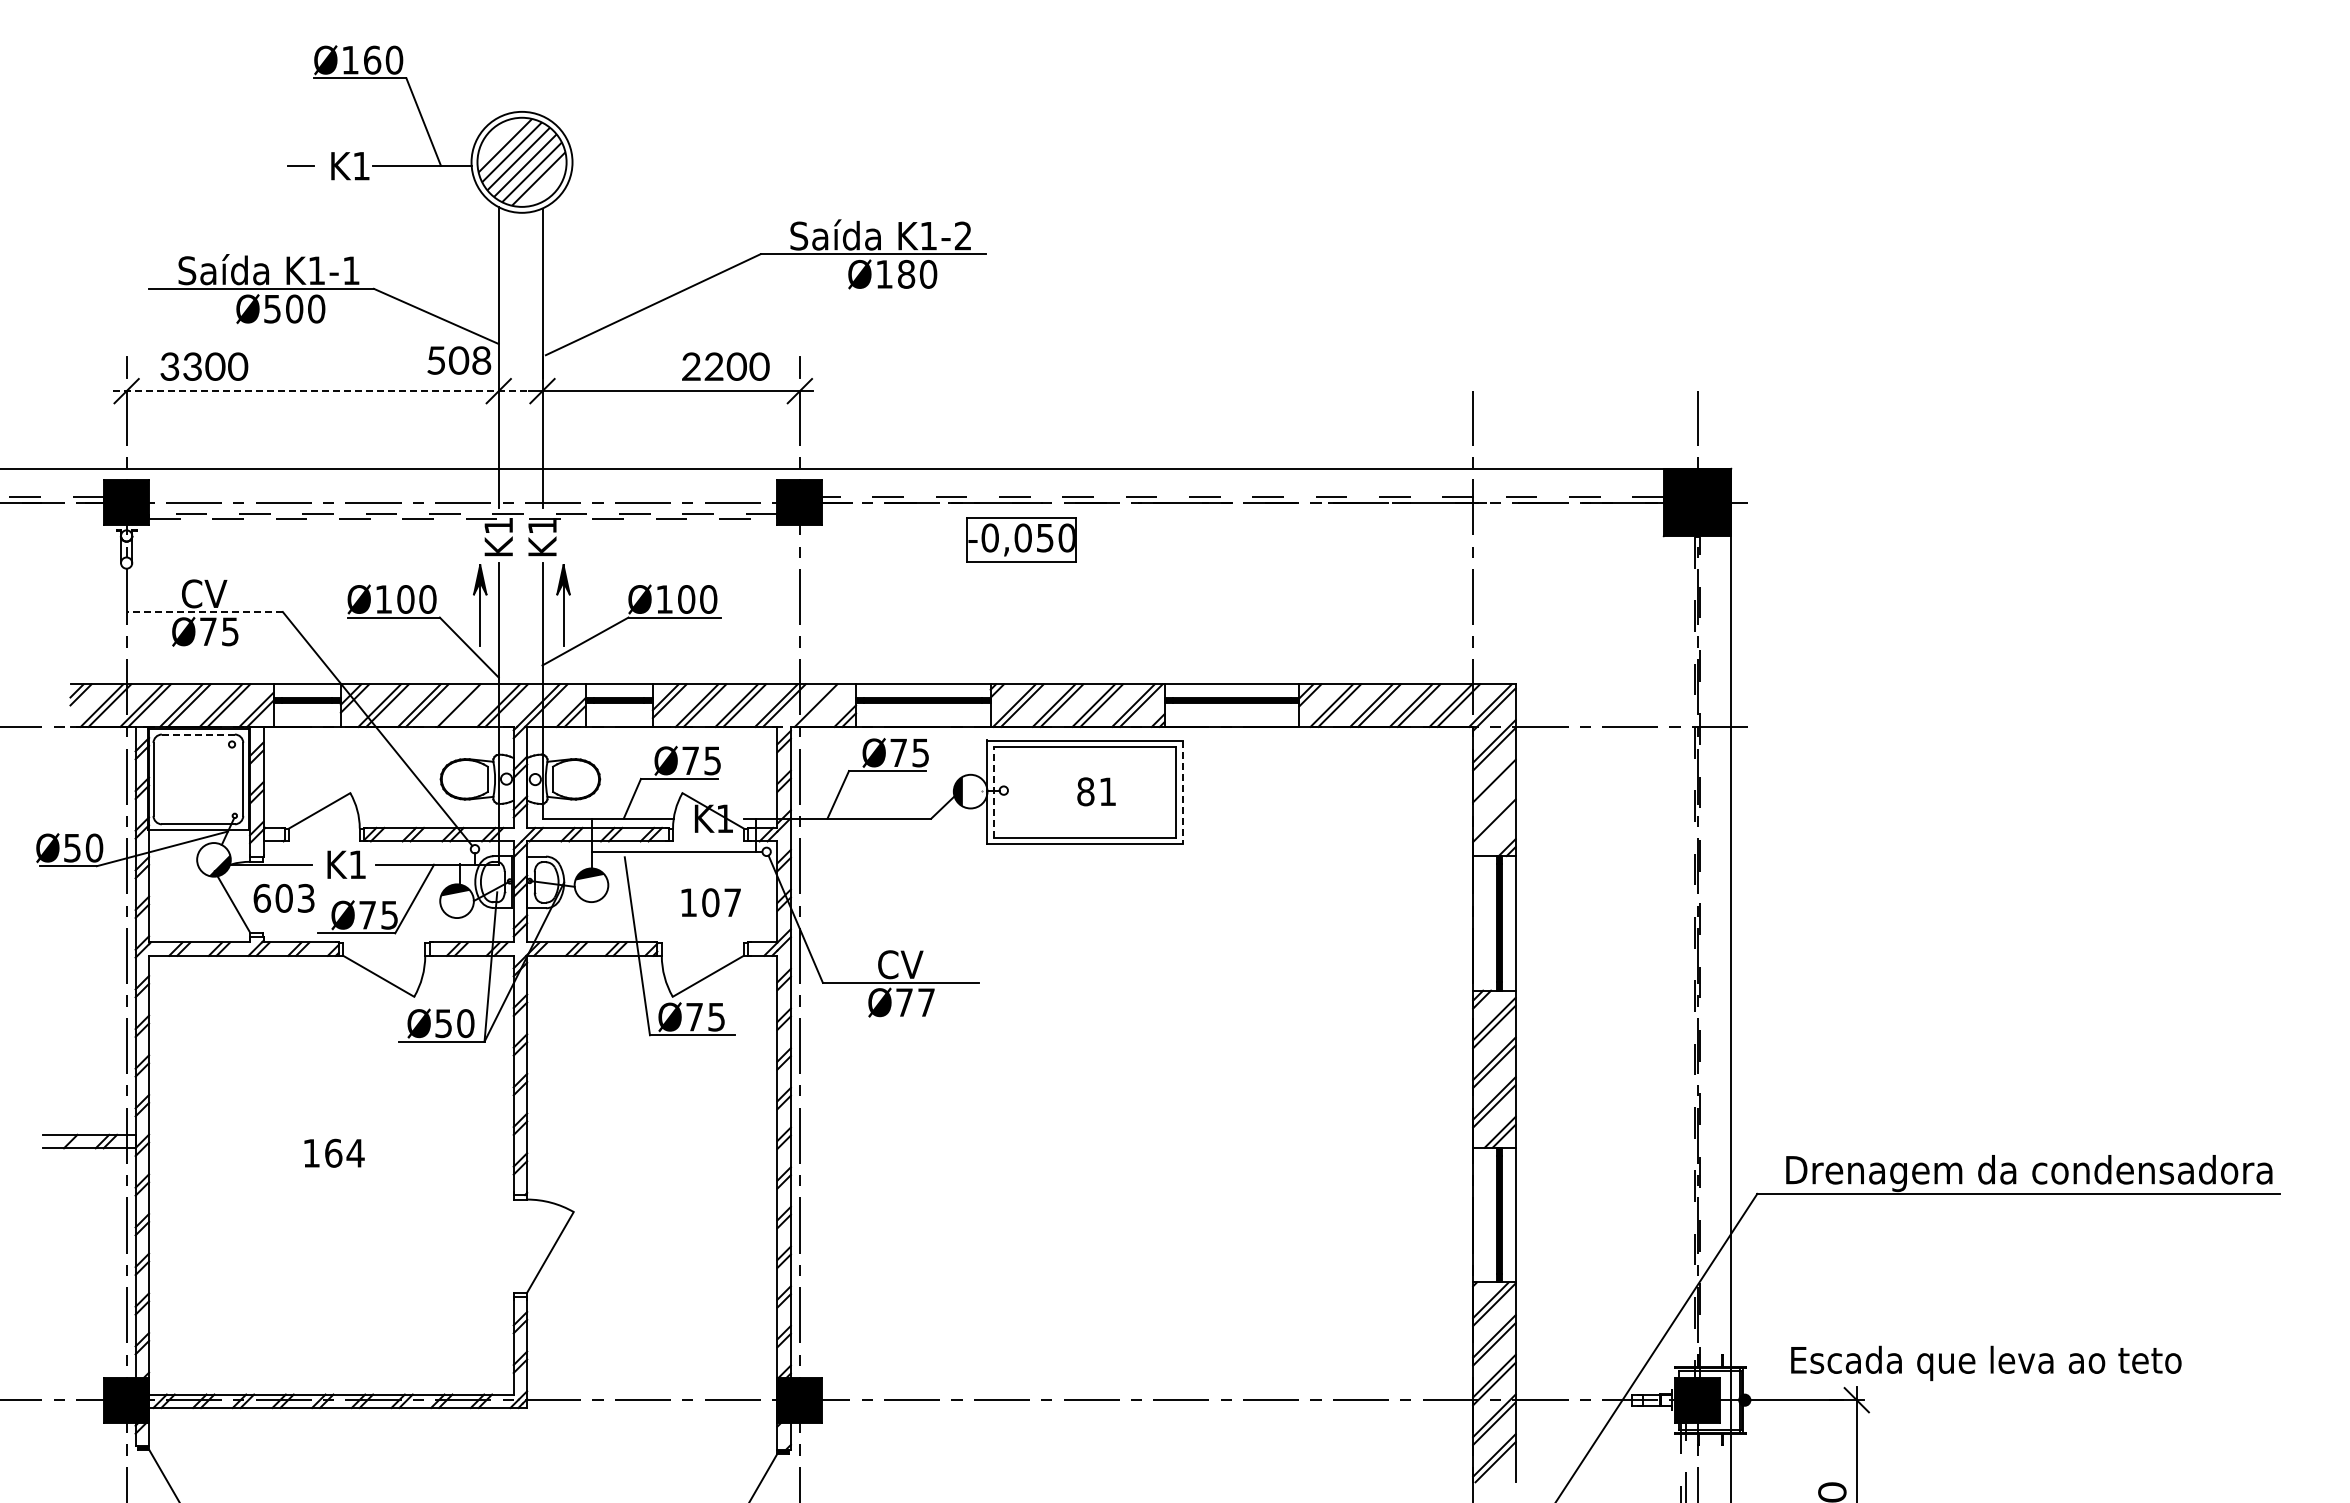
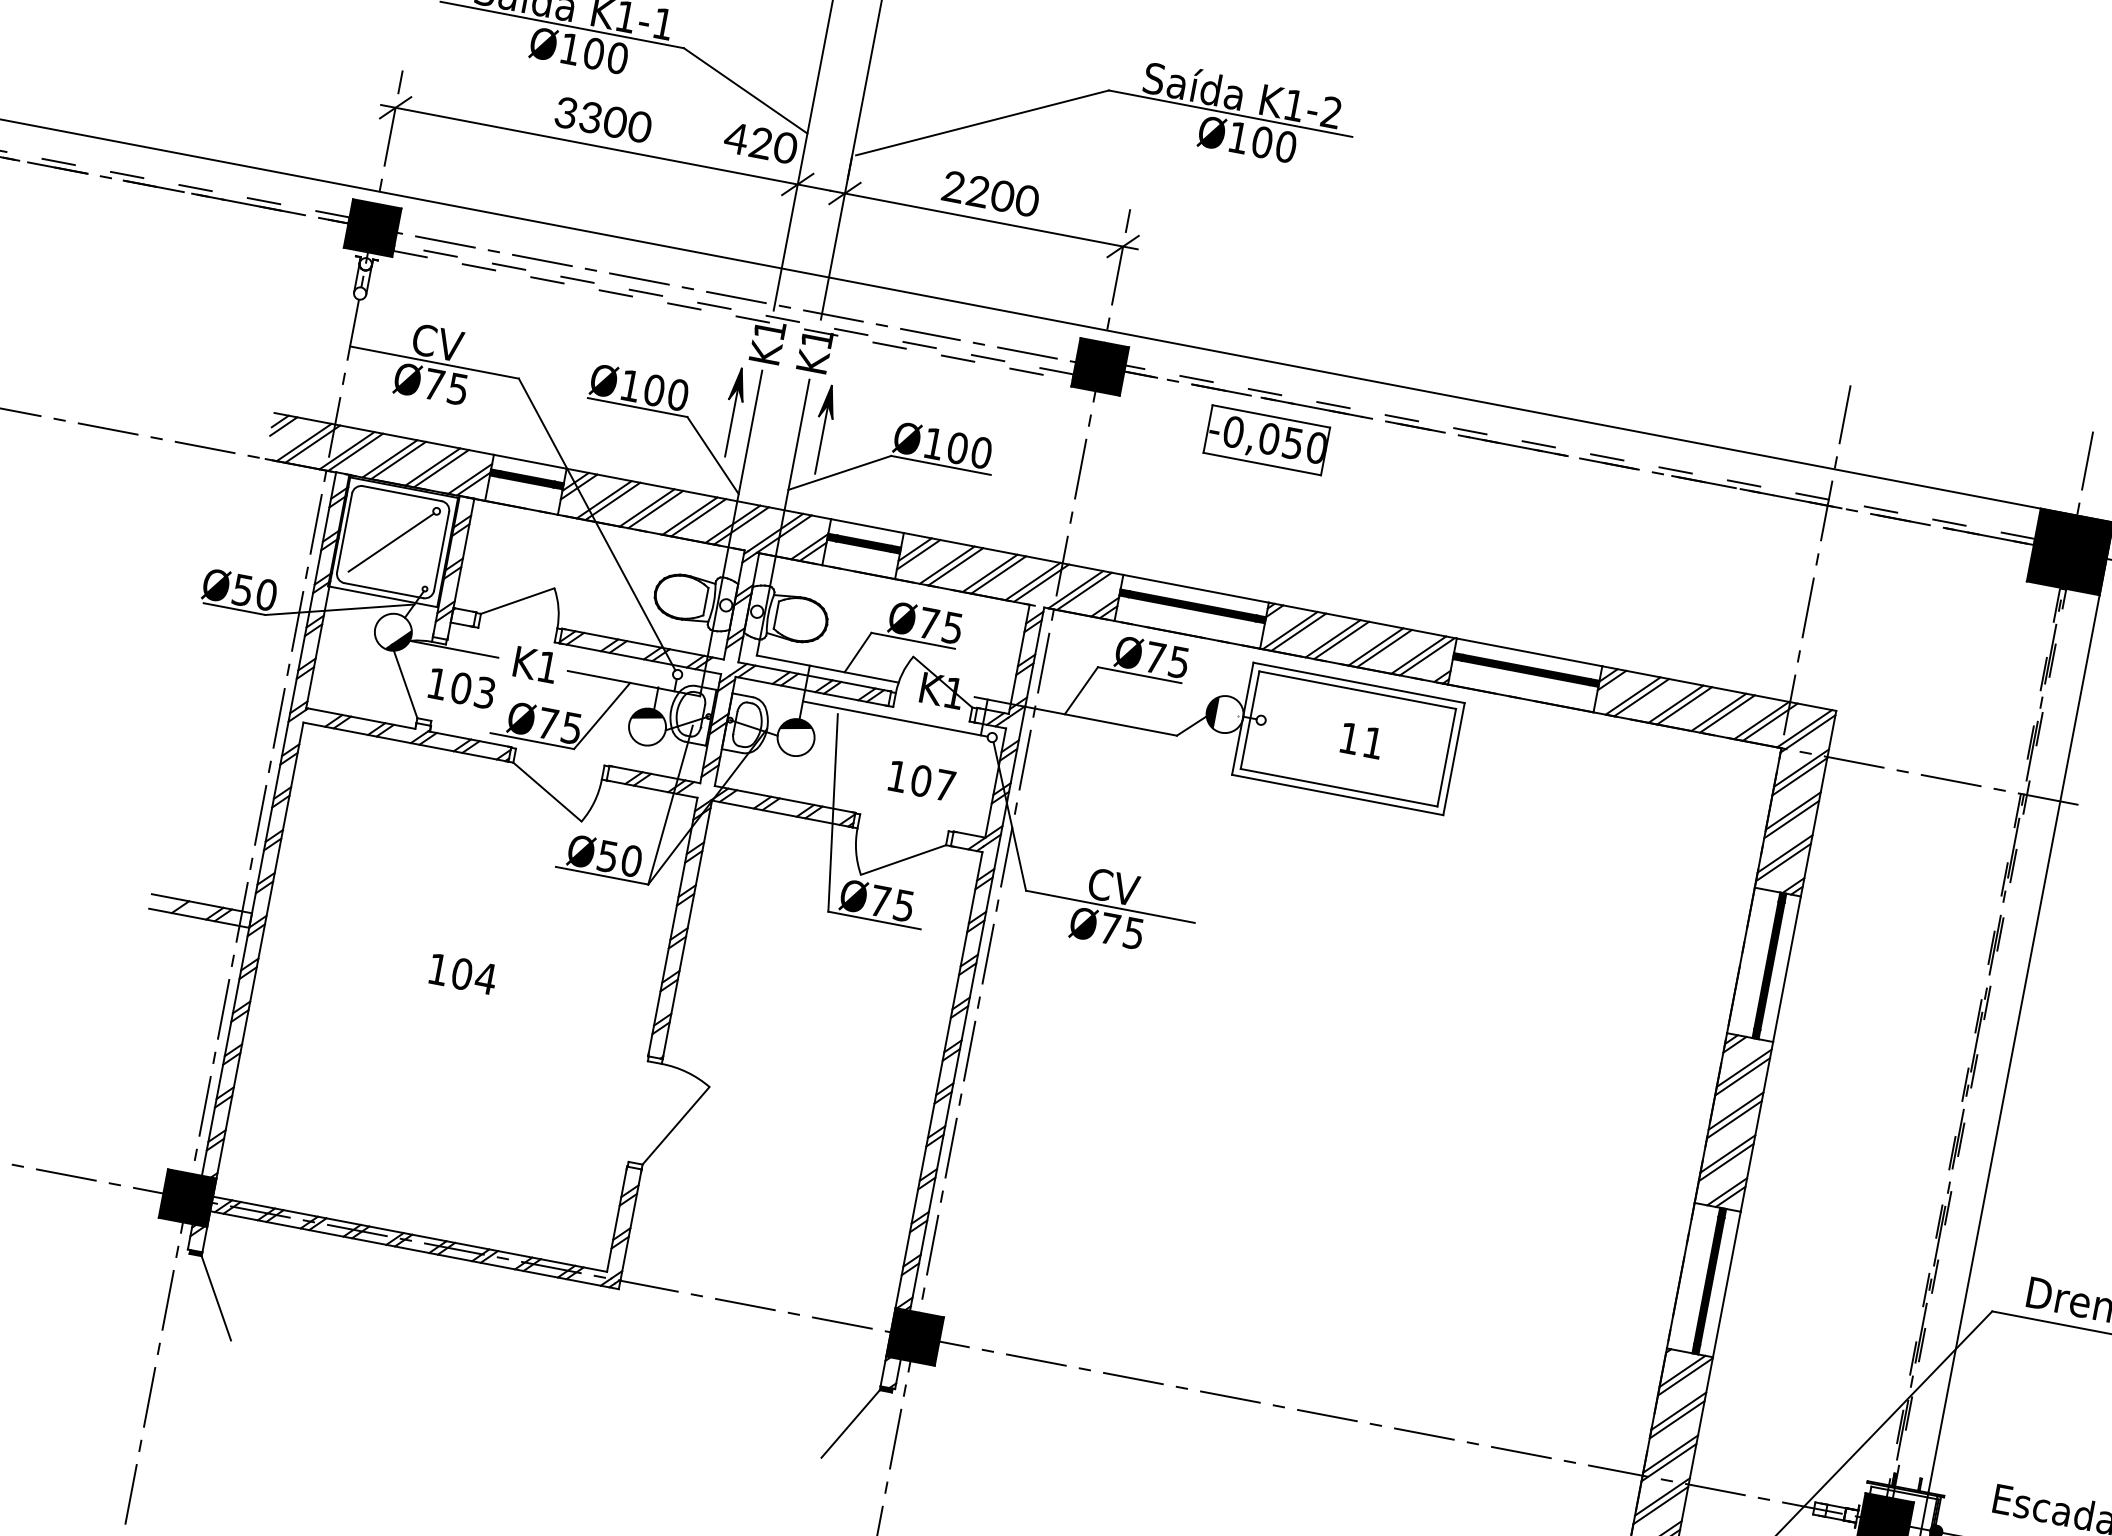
text: (906, 274) -> (1262, 142), Ø180 -> Ø100
text: (272, 309) -> (570, 49), Ø500 -> Ø100
text: (458, 360) -> (760, 143), 508 -> 420
text: (204, 366) -> (603, 119), moved
text: (725, 366) -> (990, 193), moved
line: (321, 391) -> (606, 148), dashed -> solid
part: (1021, 539) -> (1267, 440), moved
line: (204, 612) -> (434, 363), dashed -> solid
line: (466, 705) -> (698, 517), added
line: (823, 705) -> (1083, 591), added
line: (198, 734) -> (402, 493), dashed -> solid
line: (196, 779) -> (391, 541), added
line: (1494, 788) -> (1791, 819), added
line: (993, 791) -> (1249, 719), dashed -> solid
text: (1085, 791) -> (1349, 738), 81 -> 11
line: (1182, 792) -> (1453, 759), dashed -> solid
line: (1494, 828) -> (1783, 862), added
text: (262, 897) -> (438, 682), 603 -> 103
text: (926, 1002) -> (1133, 933), Ø77 -> Ø75
text: (333, 1152) -> (462, 973), 164 -> 104

